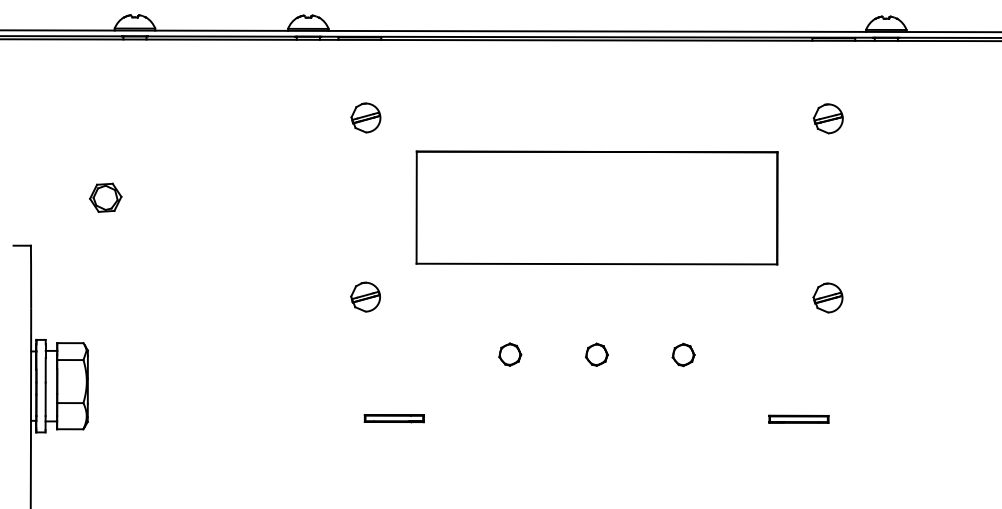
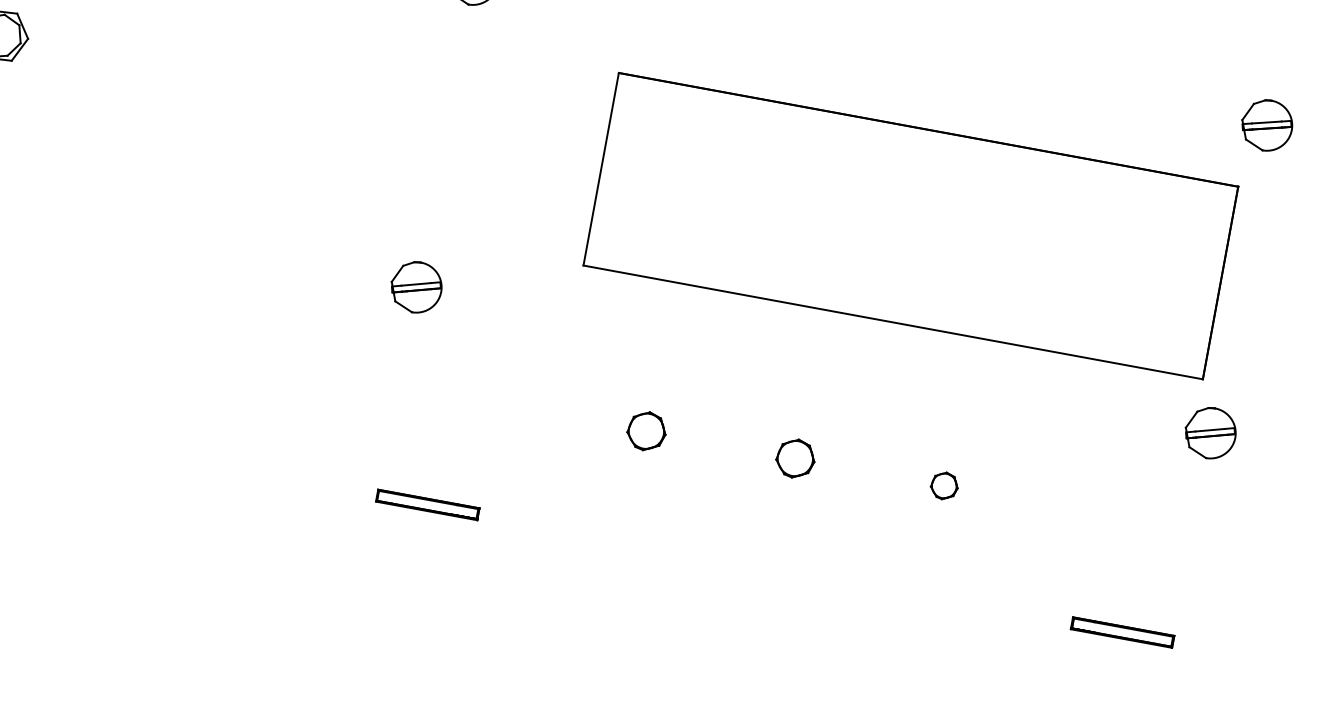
part: (596, 207) -> (910, 225), moved
part: (683, 354) -> (944, 485), size x0.7

